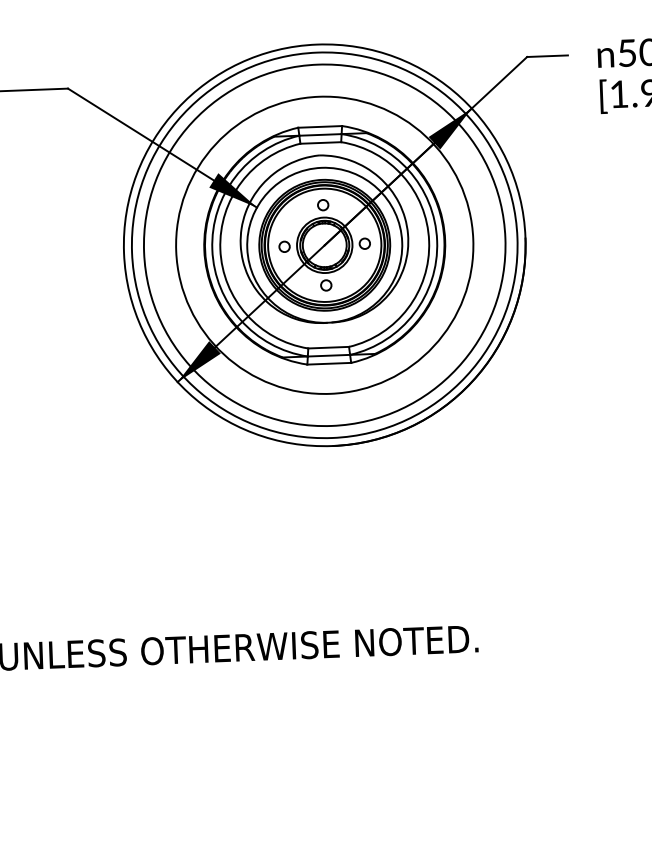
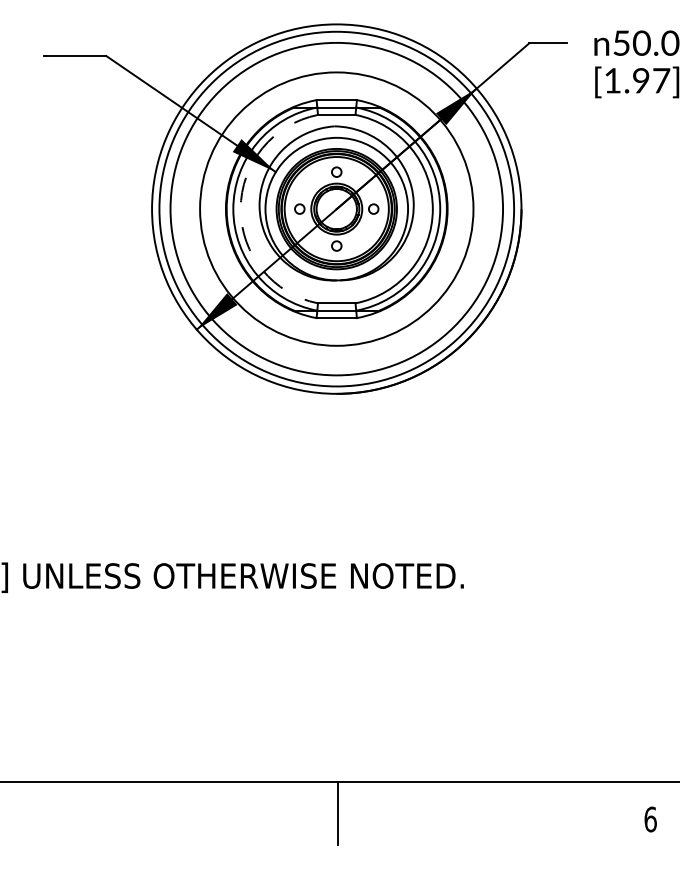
arc: (220, 249) -> (240, 209), solid -> dashed

